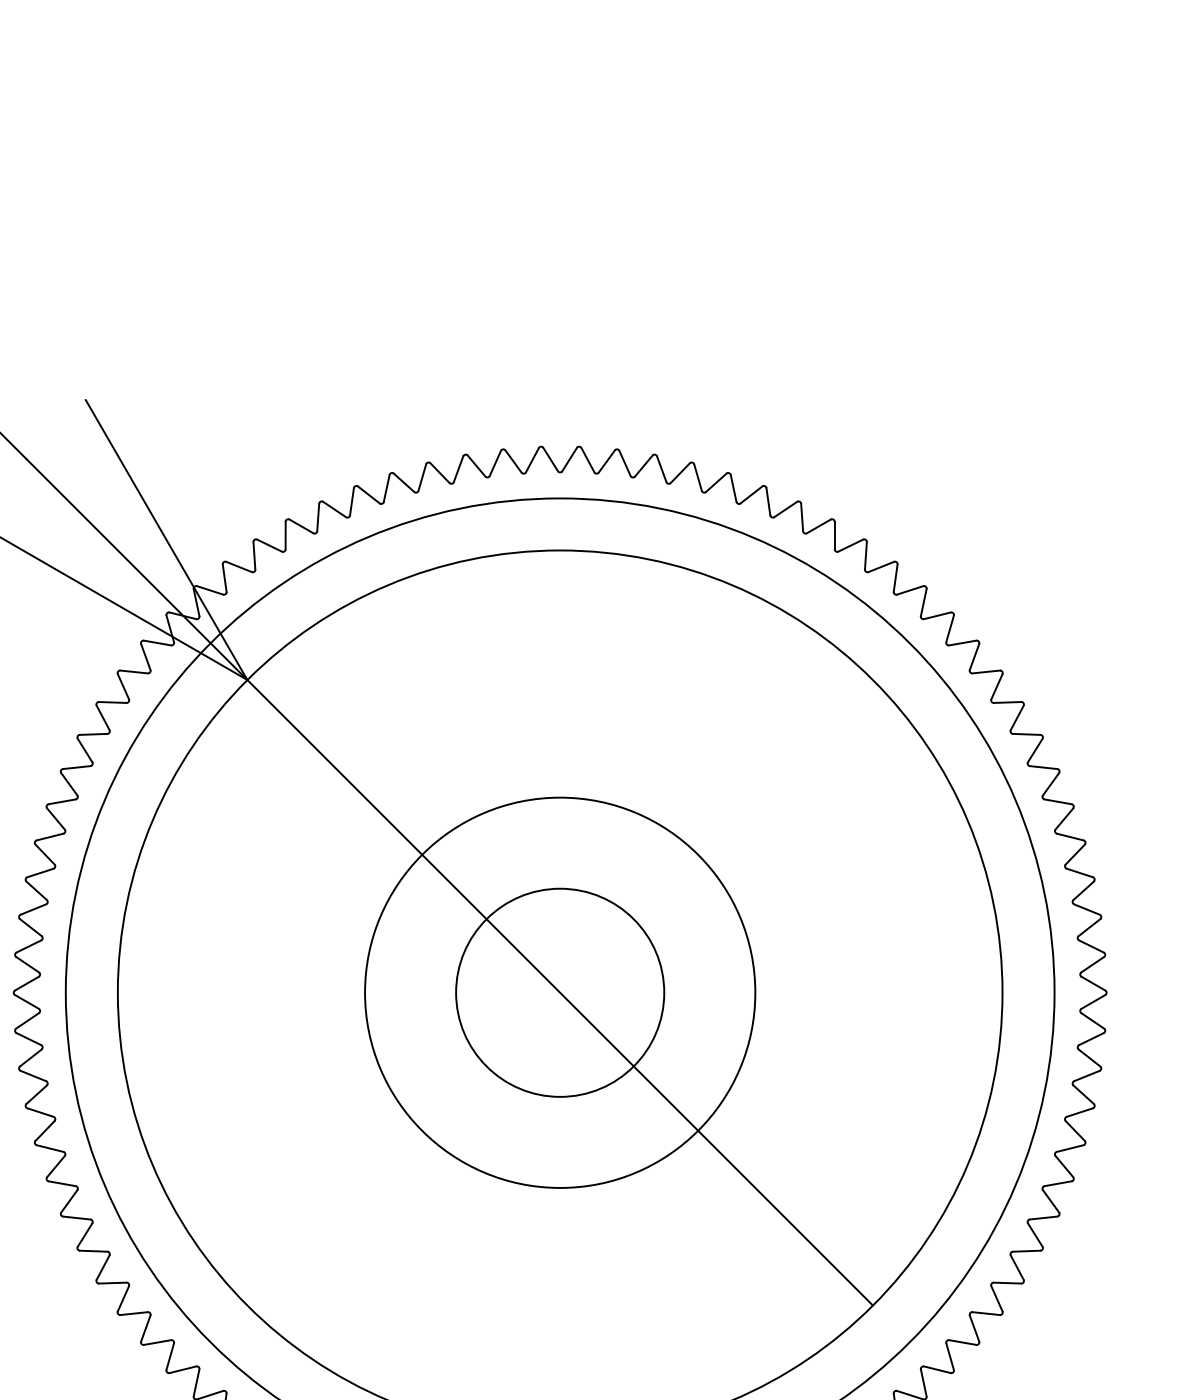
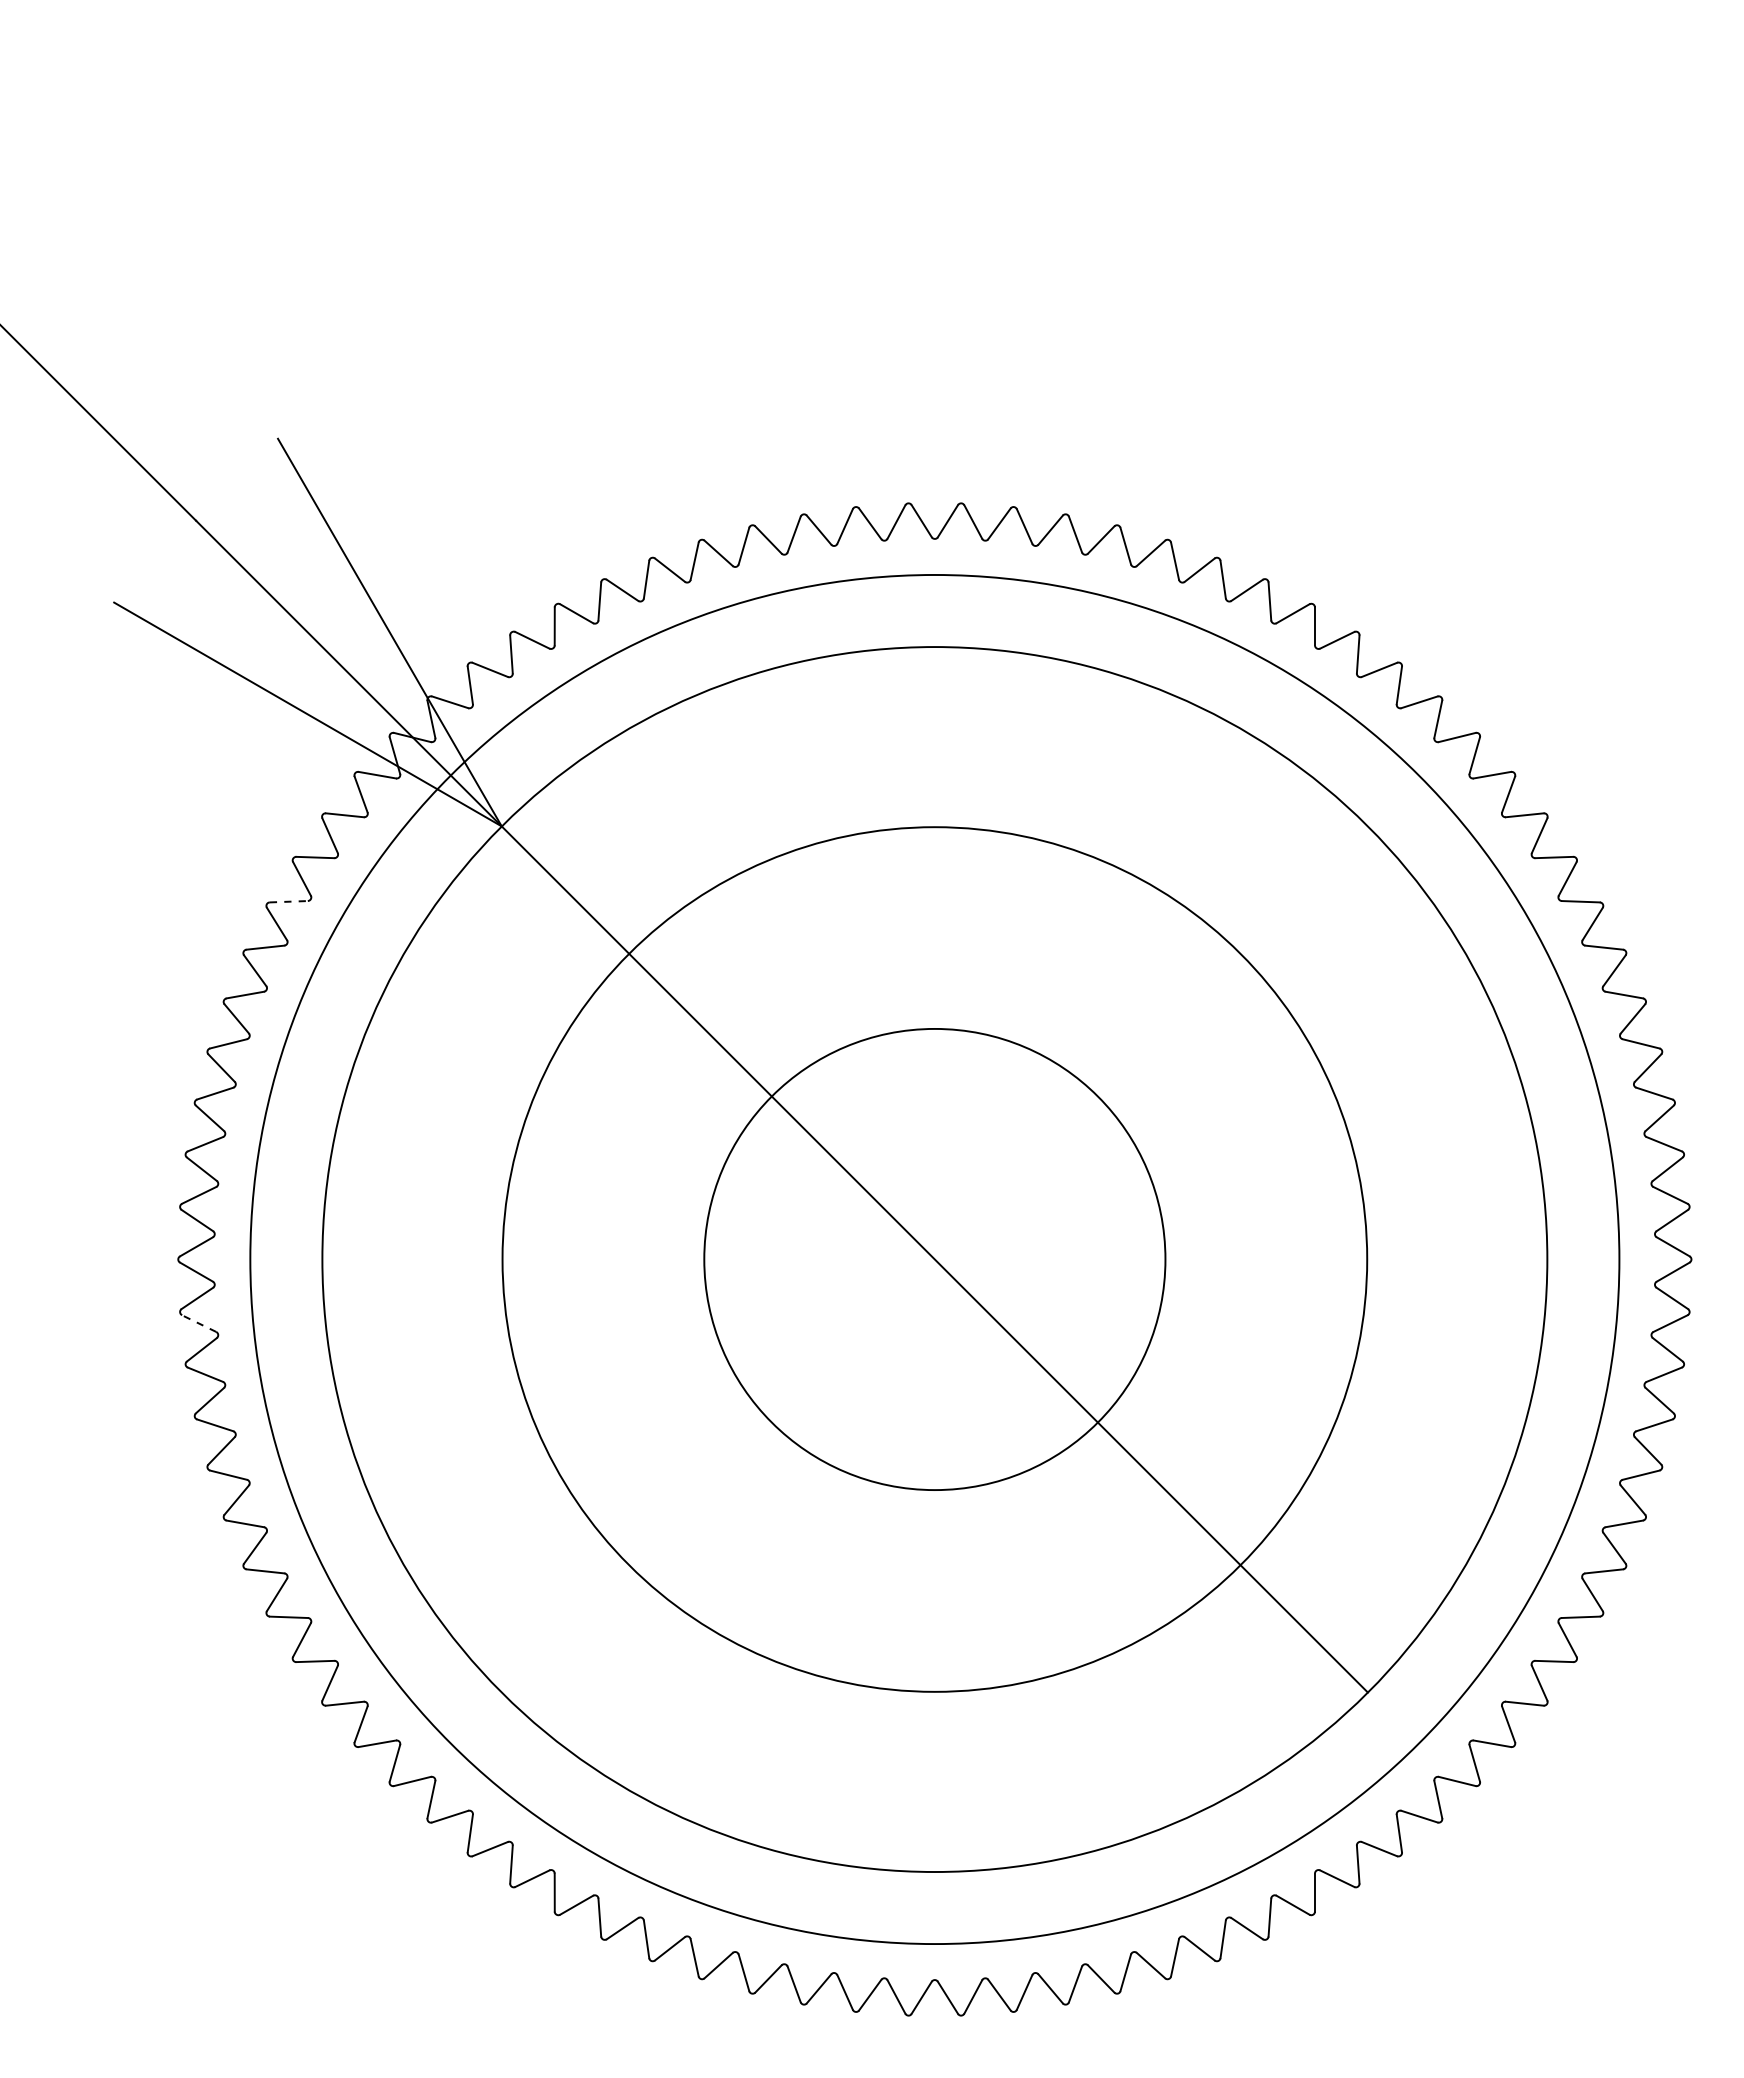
line: (93, 734) -> (288, 901), solid -> dashed
circle: (559, 992) -> (934, 1259), size x1.6
circle: (559, 992) -> (934, 1259), size x1.6
line: (29, 1039) -> (199, 1323), solid -> dashed

